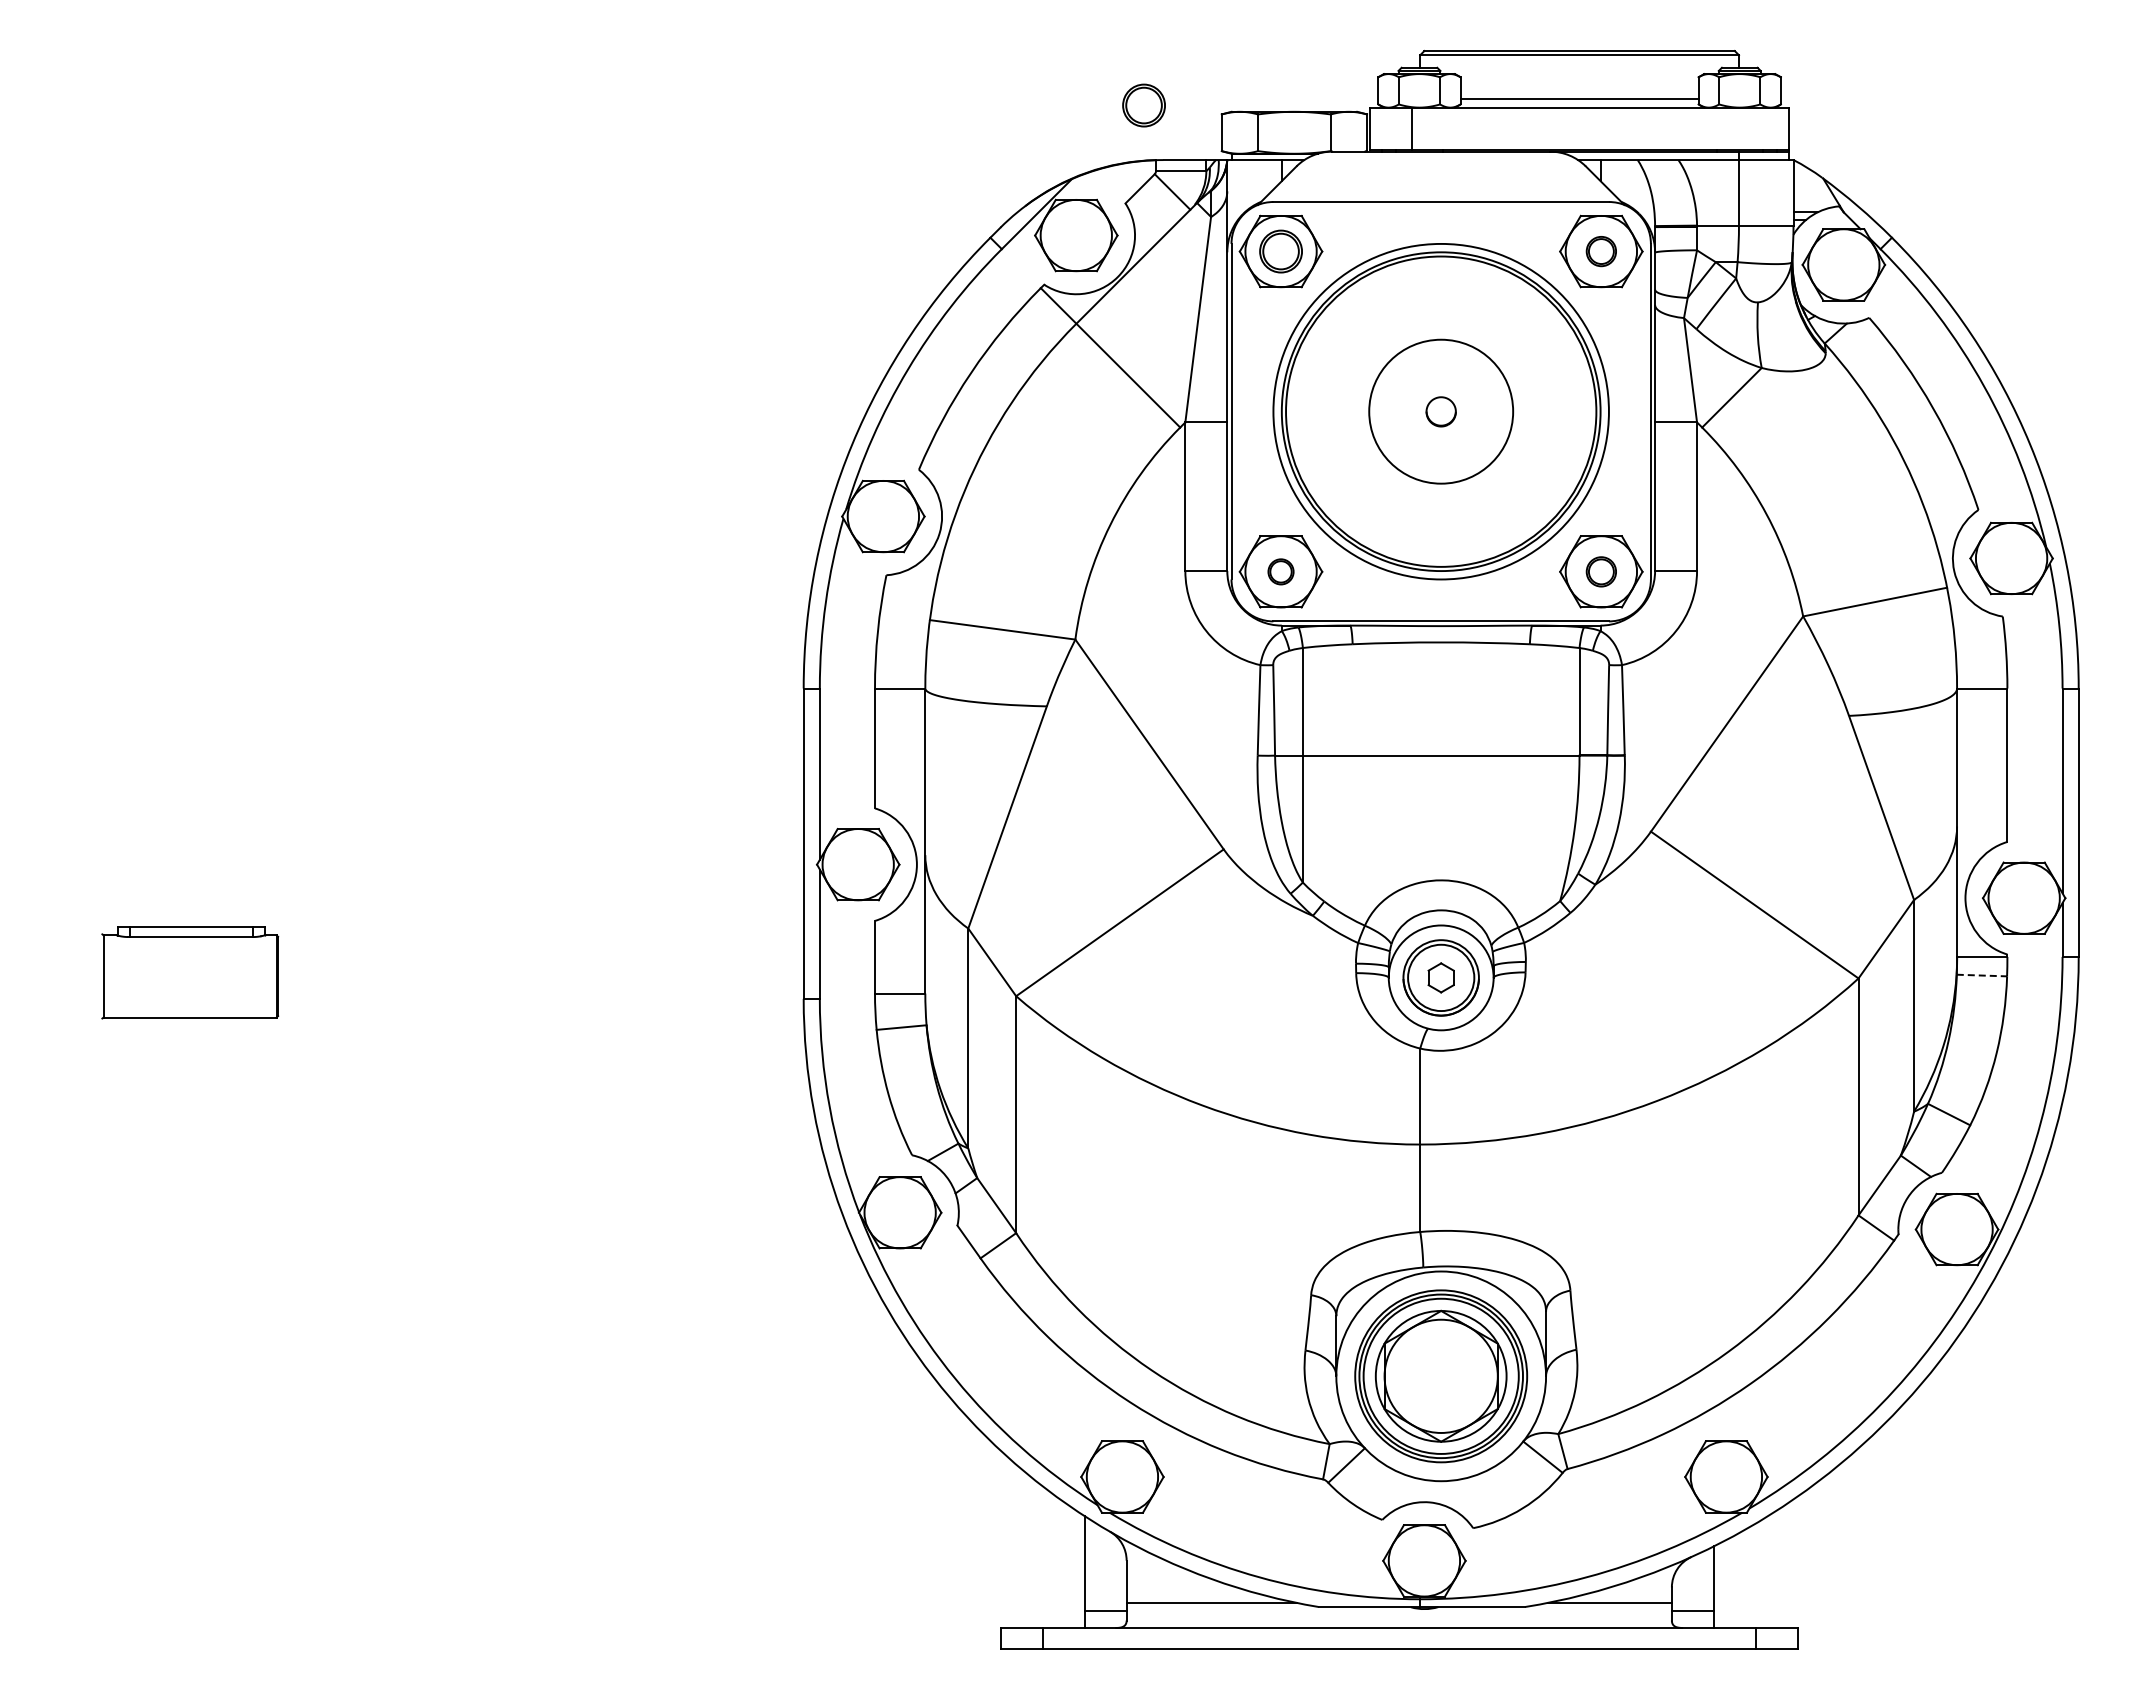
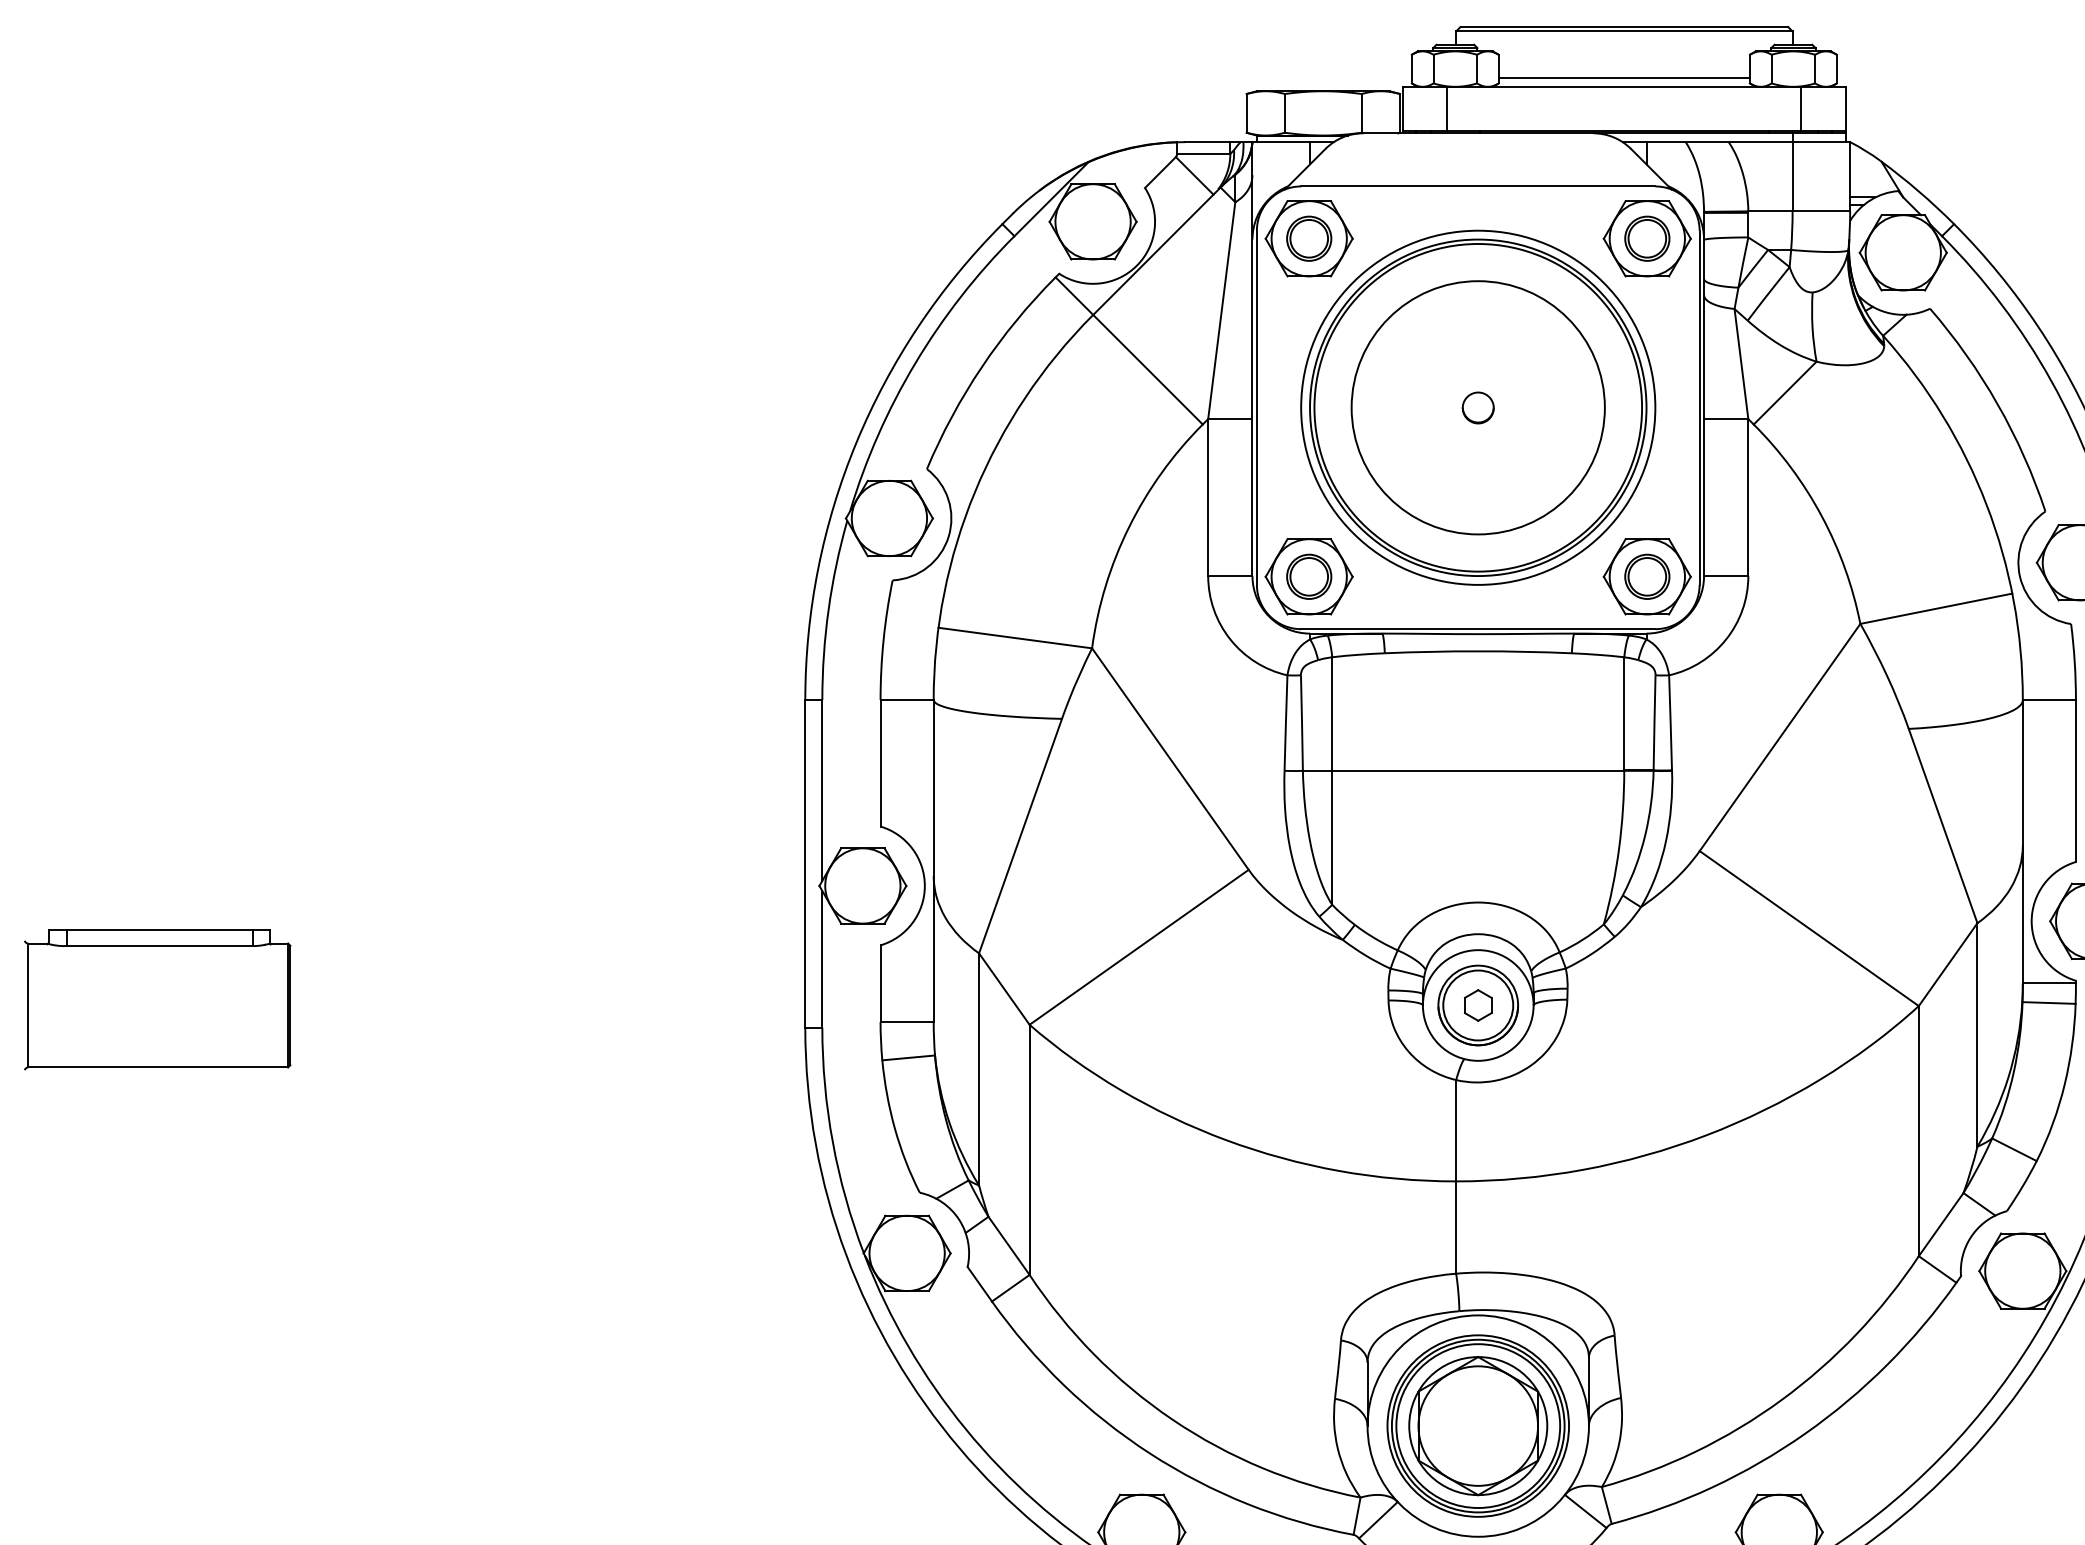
part: (1143, 105) -> (1164, 84), removed
line: (1747, 128) -> (1801, 108), added
part: (1601, 251) -> (1647, 238), size x1.43
circle: (1441, 411) -> (1478, 407), size x1.67
part: (1280, 571) -> (1308, 576), size x1.67
part: (1601, 571) -> (1647, 576), size x1.43
part: (189, 972) -> (156, 999), size x1.43
line: (1982, 975) -> (2049, 1002), dashed -> solid

